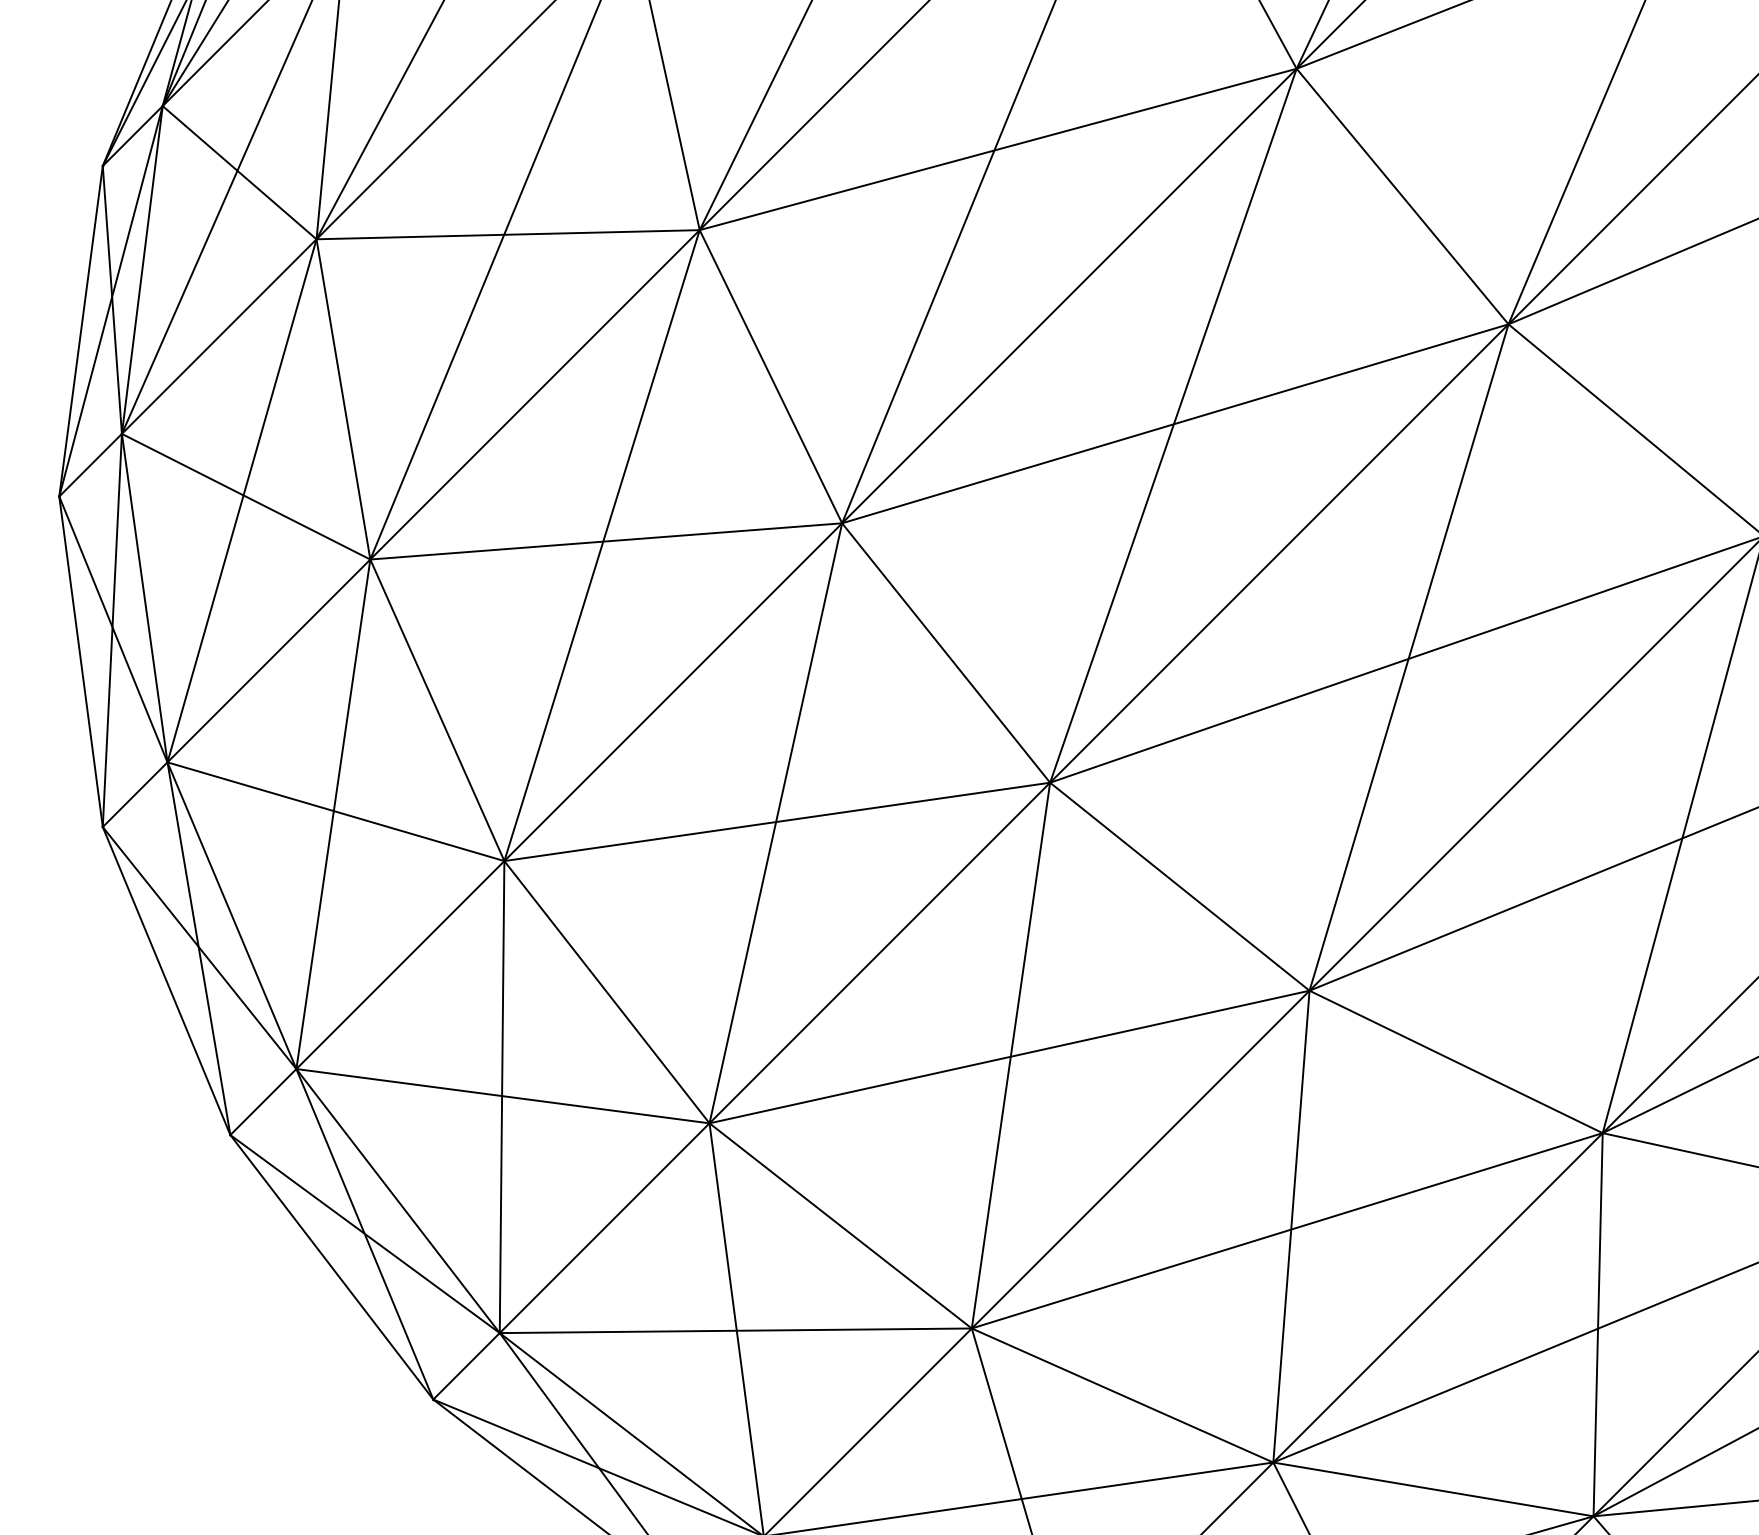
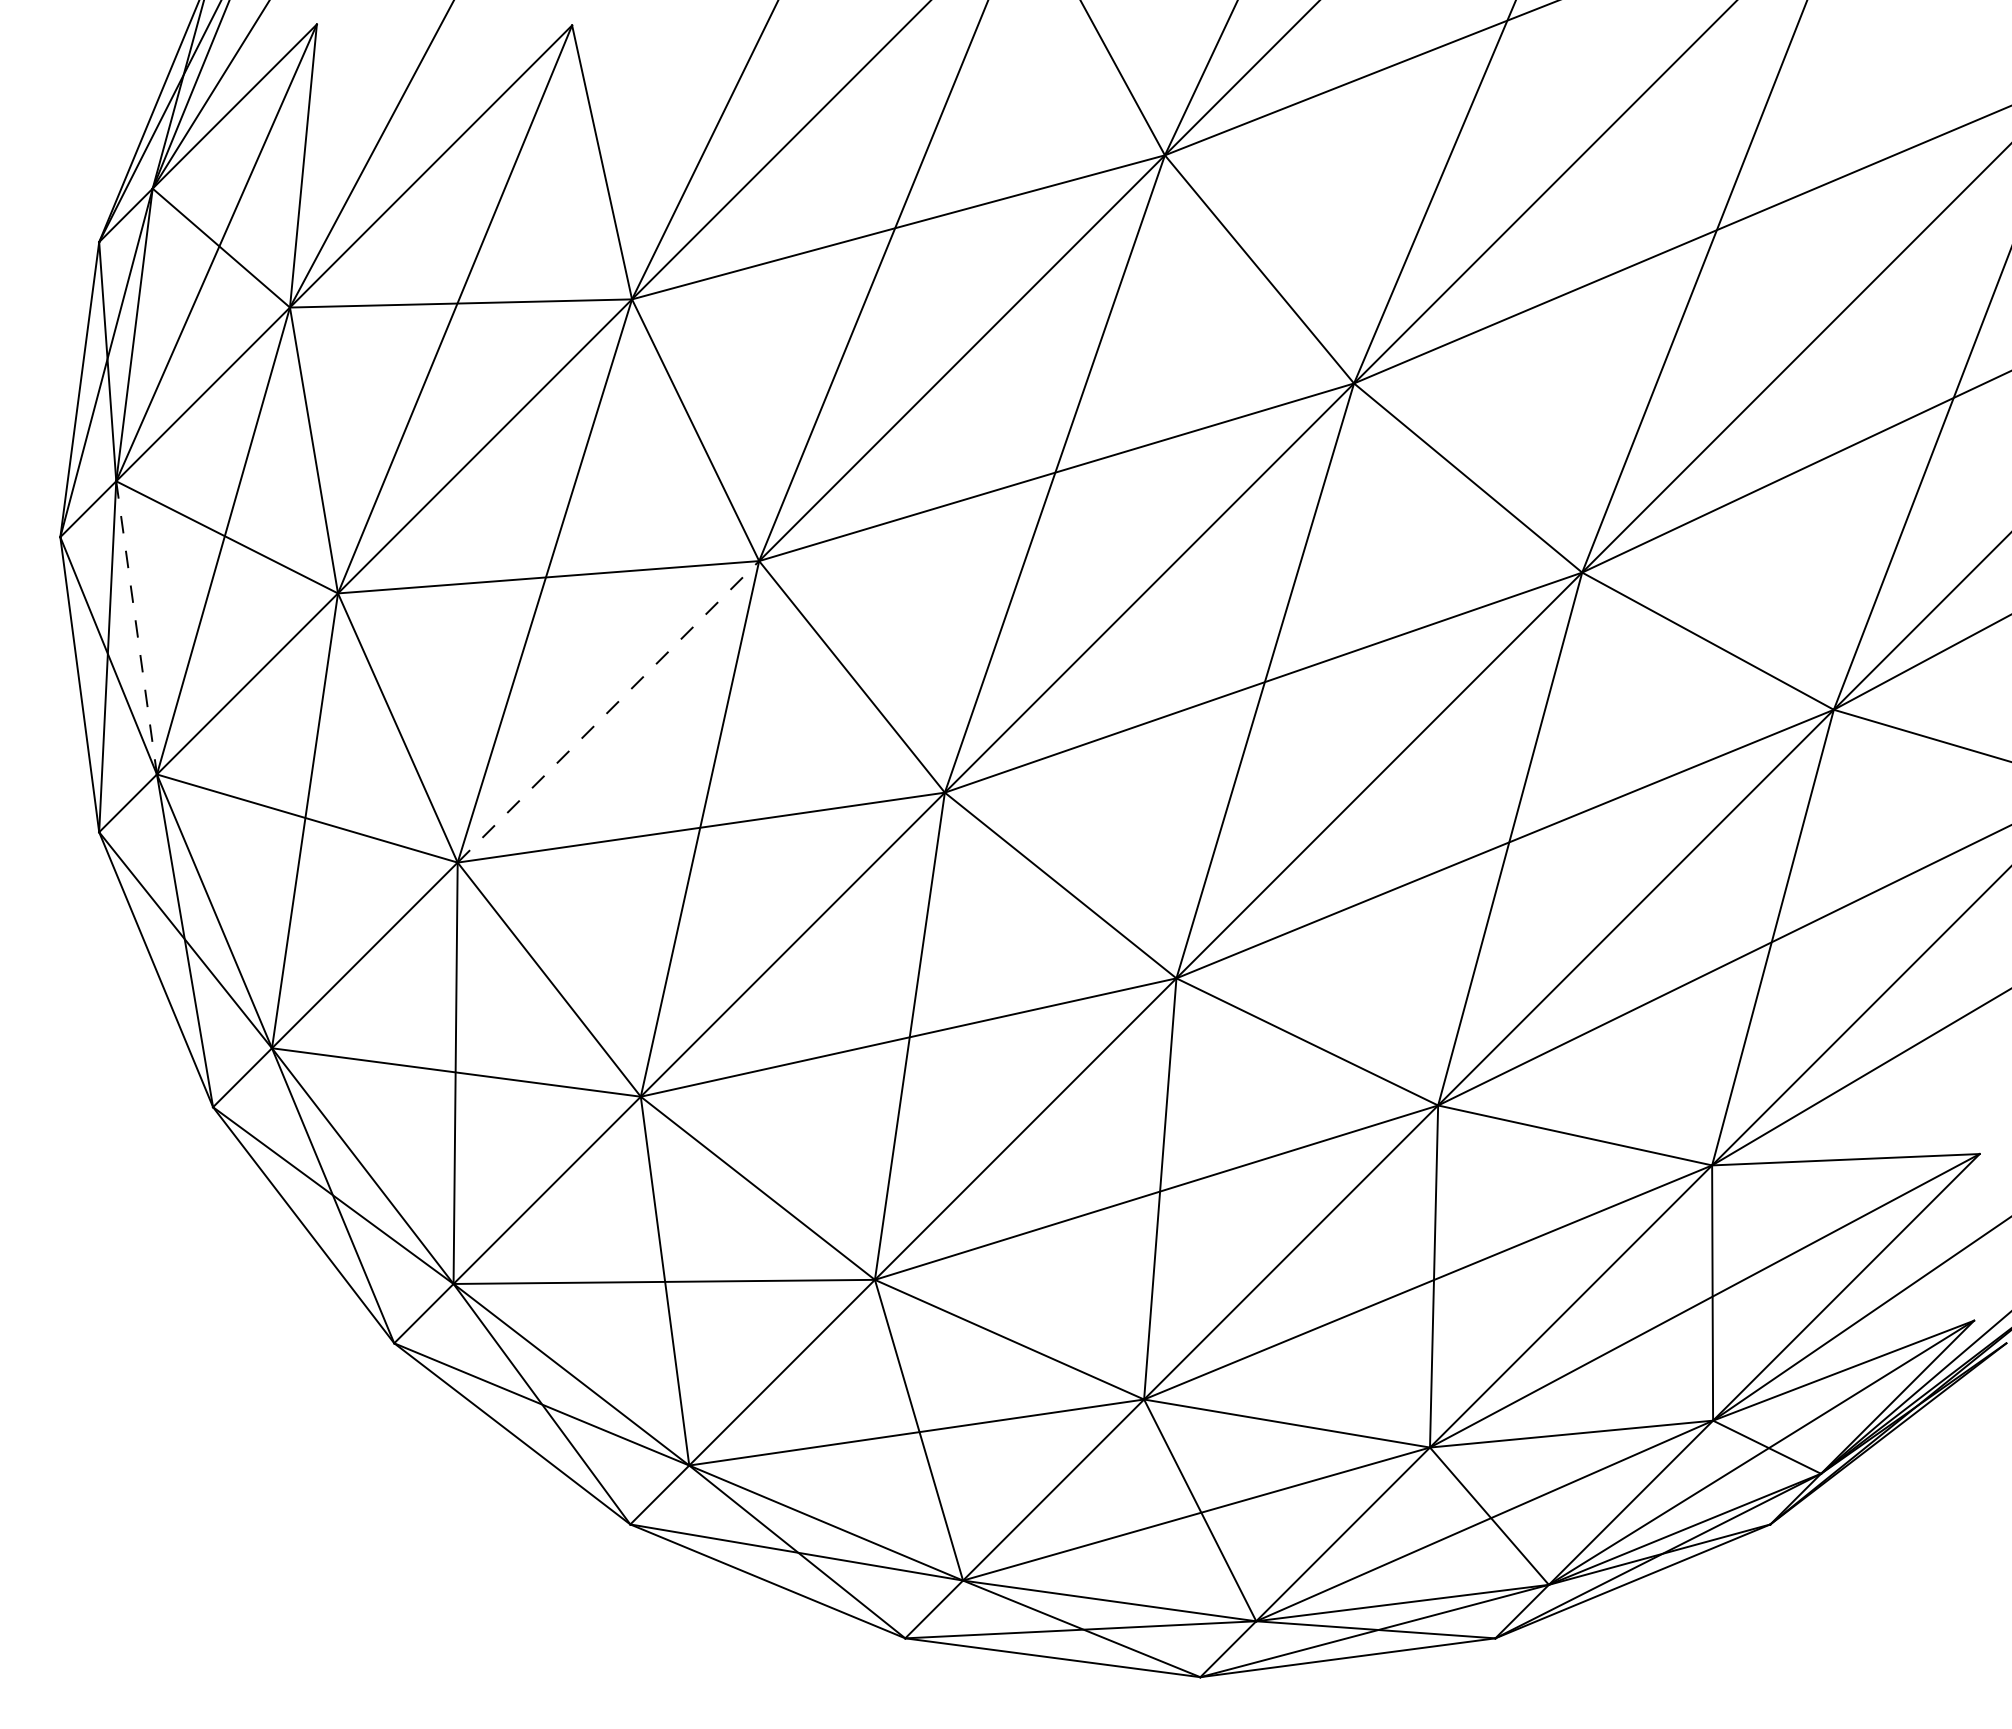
line: (144, 598) -> (136, 628), solid -> dashed
line: (673, 691) -> (608, 711), solid -> dashed

